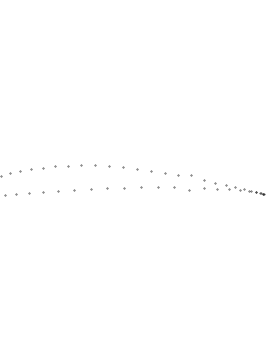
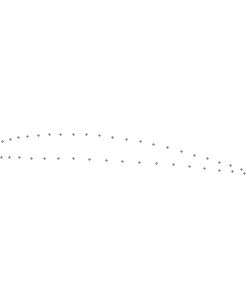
part: (190, 182) -> (205, 162), size x0.62

